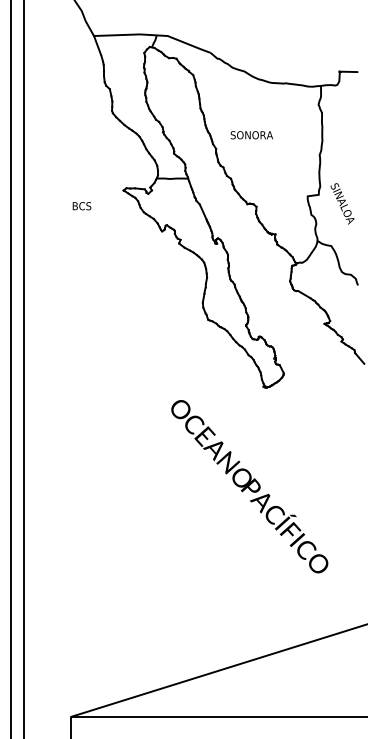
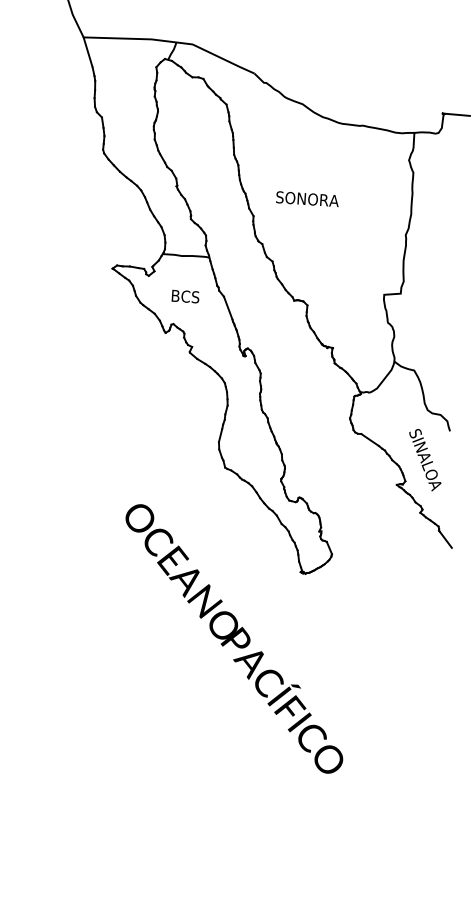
text: (342, 203) -> (425, 459), moved
text: (81, 206) -> (184, 297), moved
text: (249, 486) -> (233, 638), moved

